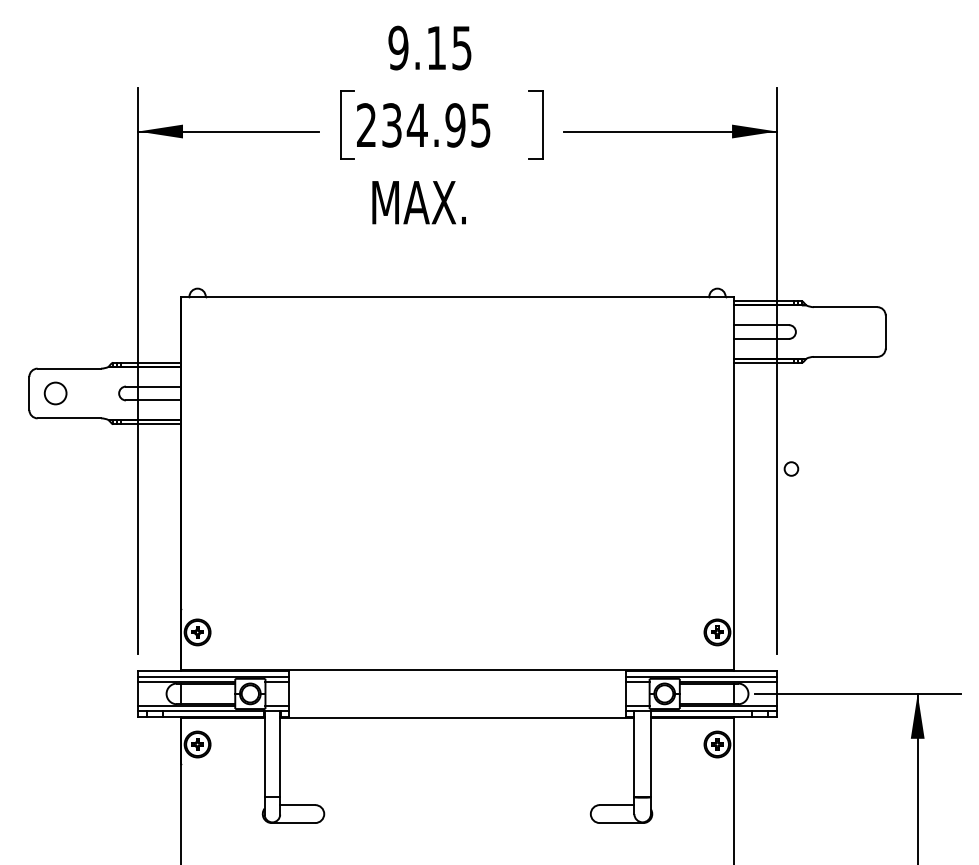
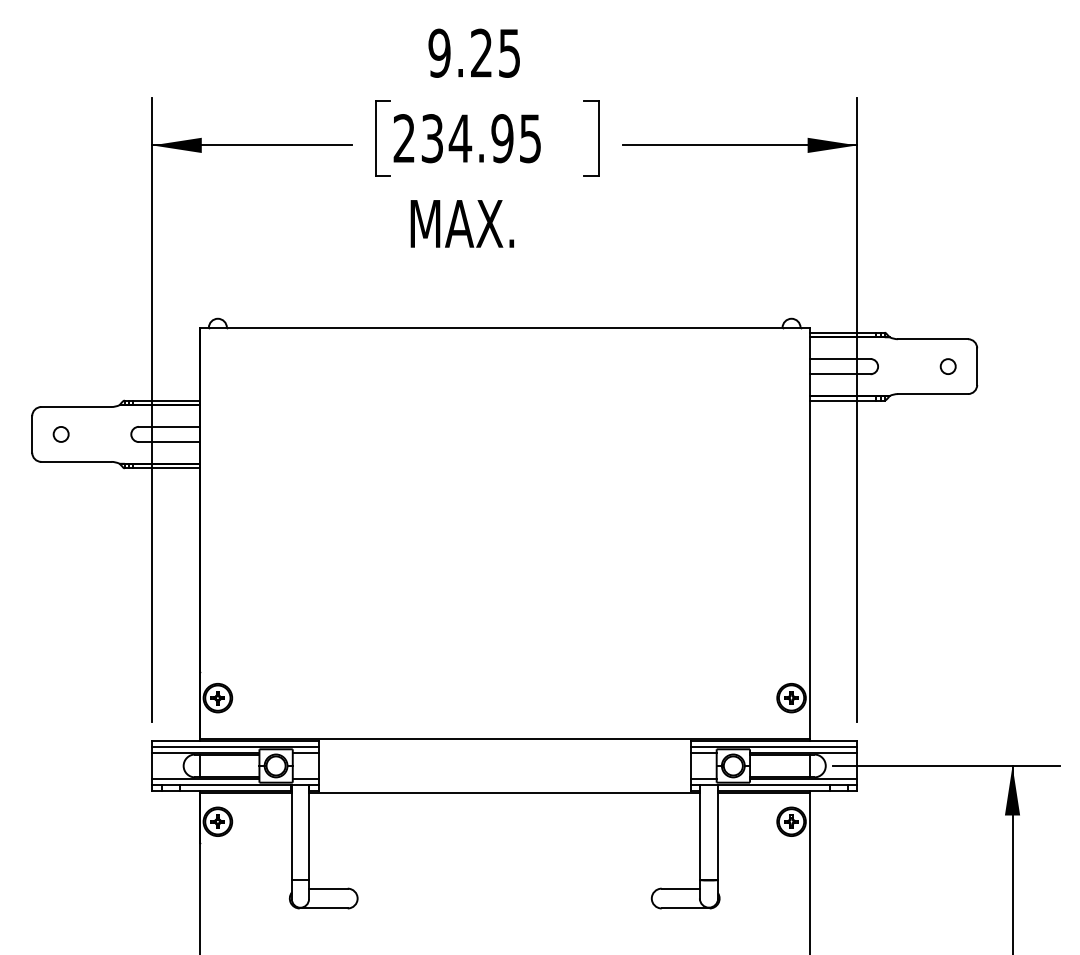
text: (436, 47) -> (481, 52), 9.15 -> 9.25
circle: (55, 393) -> (61, 434), size x0.62
circle: (791, 468) -> (948, 366), moved

